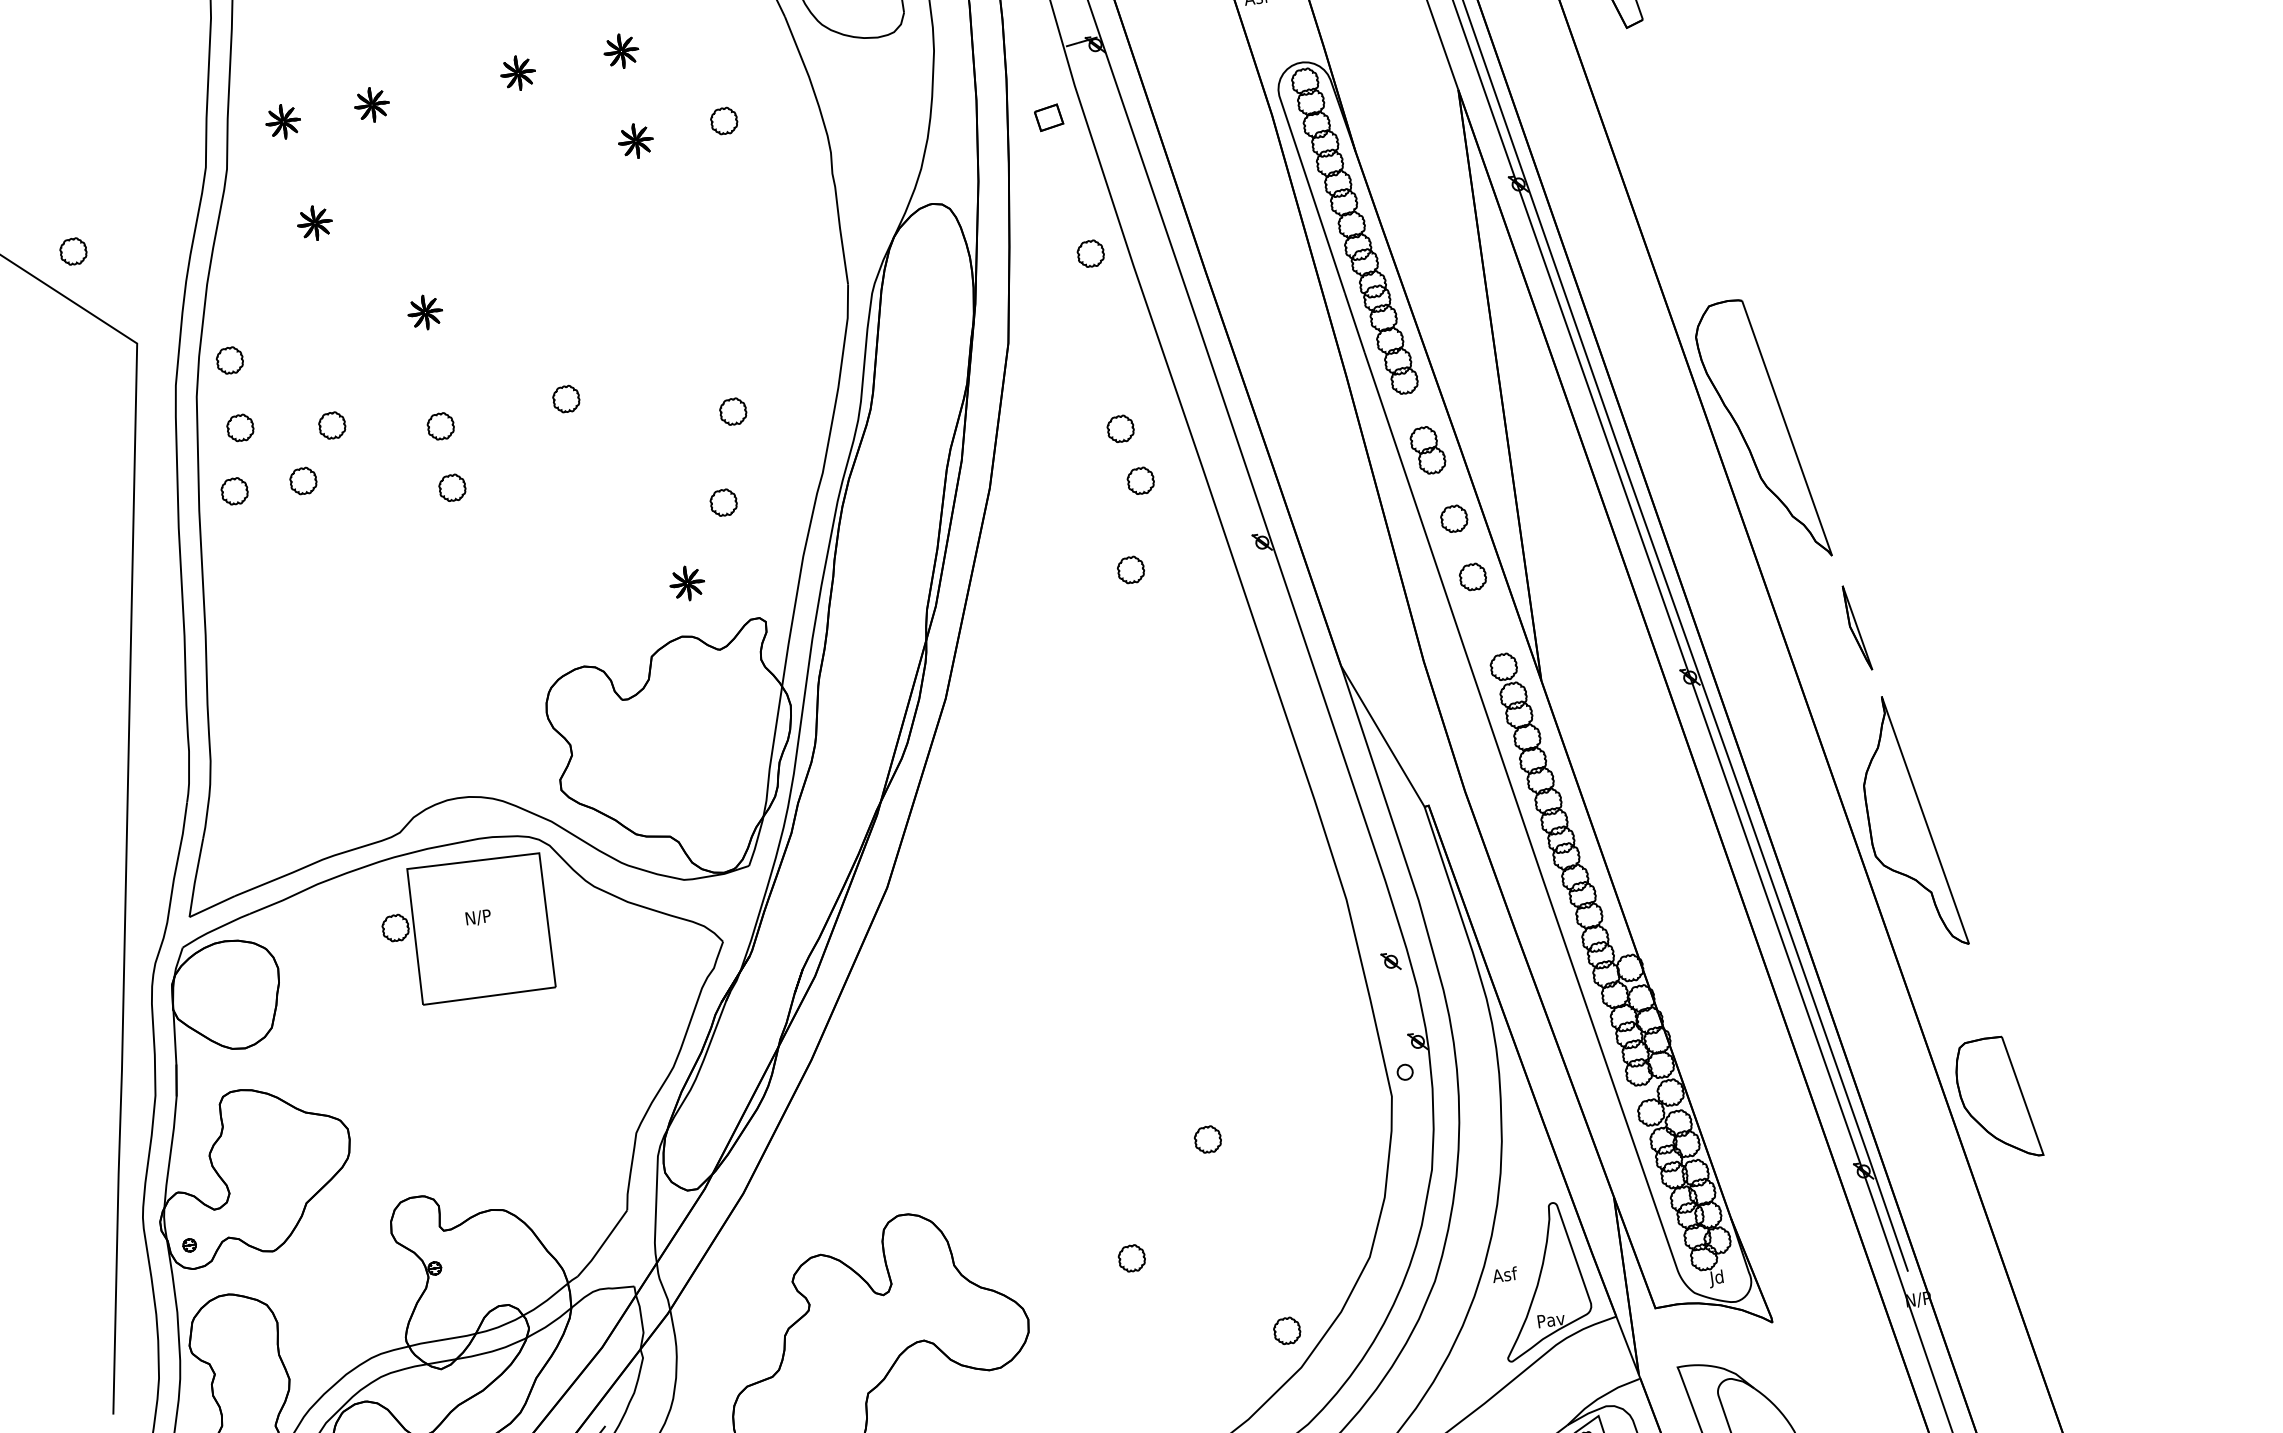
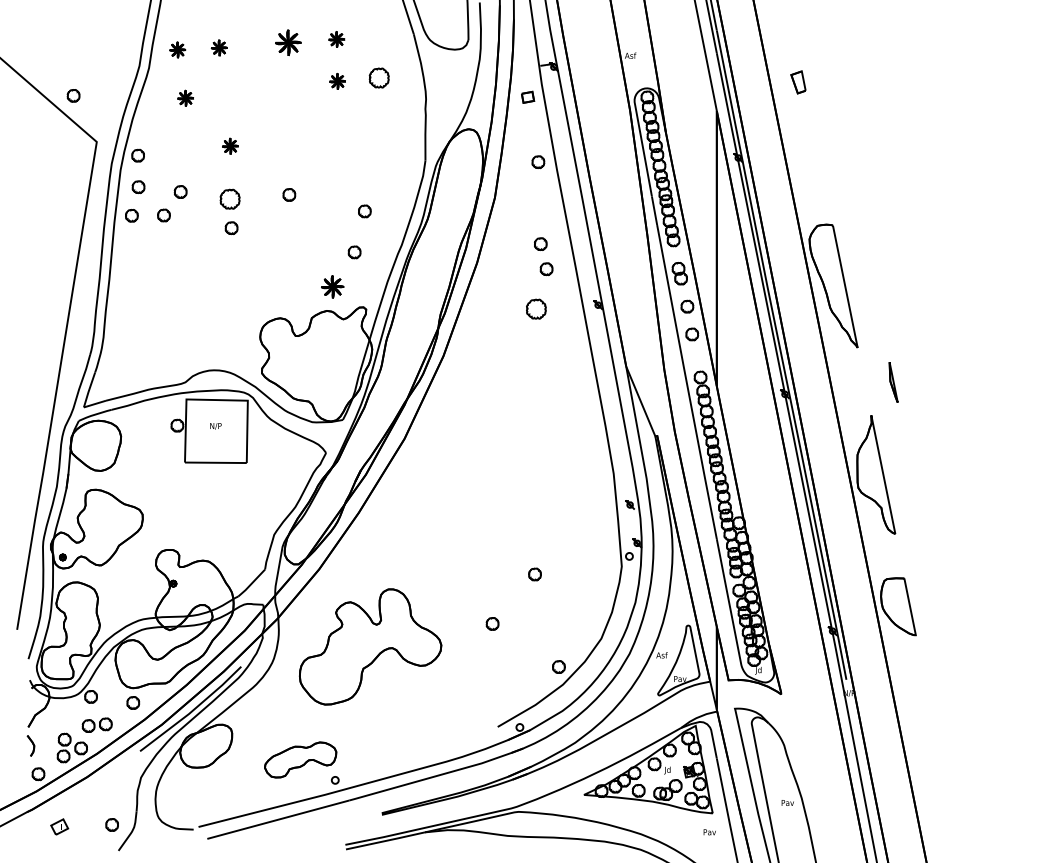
part: (516, 72) -> (287, 42), size x1.6
part: (724, 119) -> (379, 77), size x1.6
part: (441, 426) -> (230, 199), size x1.6
part: (1131, 570) -> (536, 309), size x1.6
part: (686, 582) -> (332, 286), size x1.4
part: (1857, 628) -> (893, 382), moved

